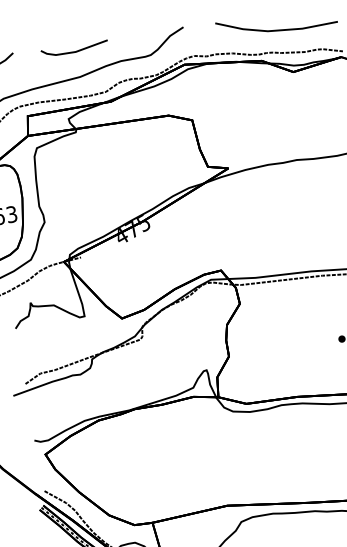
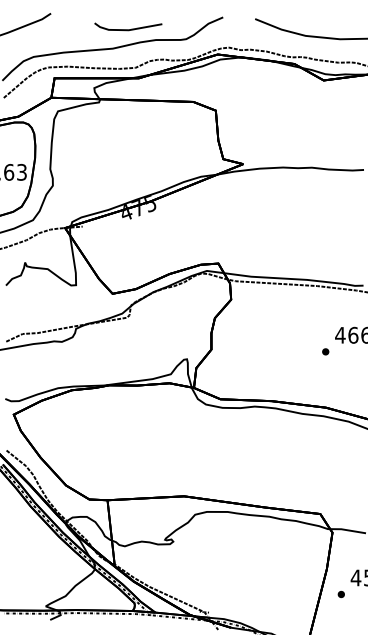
line: (75, 51) -> (128, 29), moved

